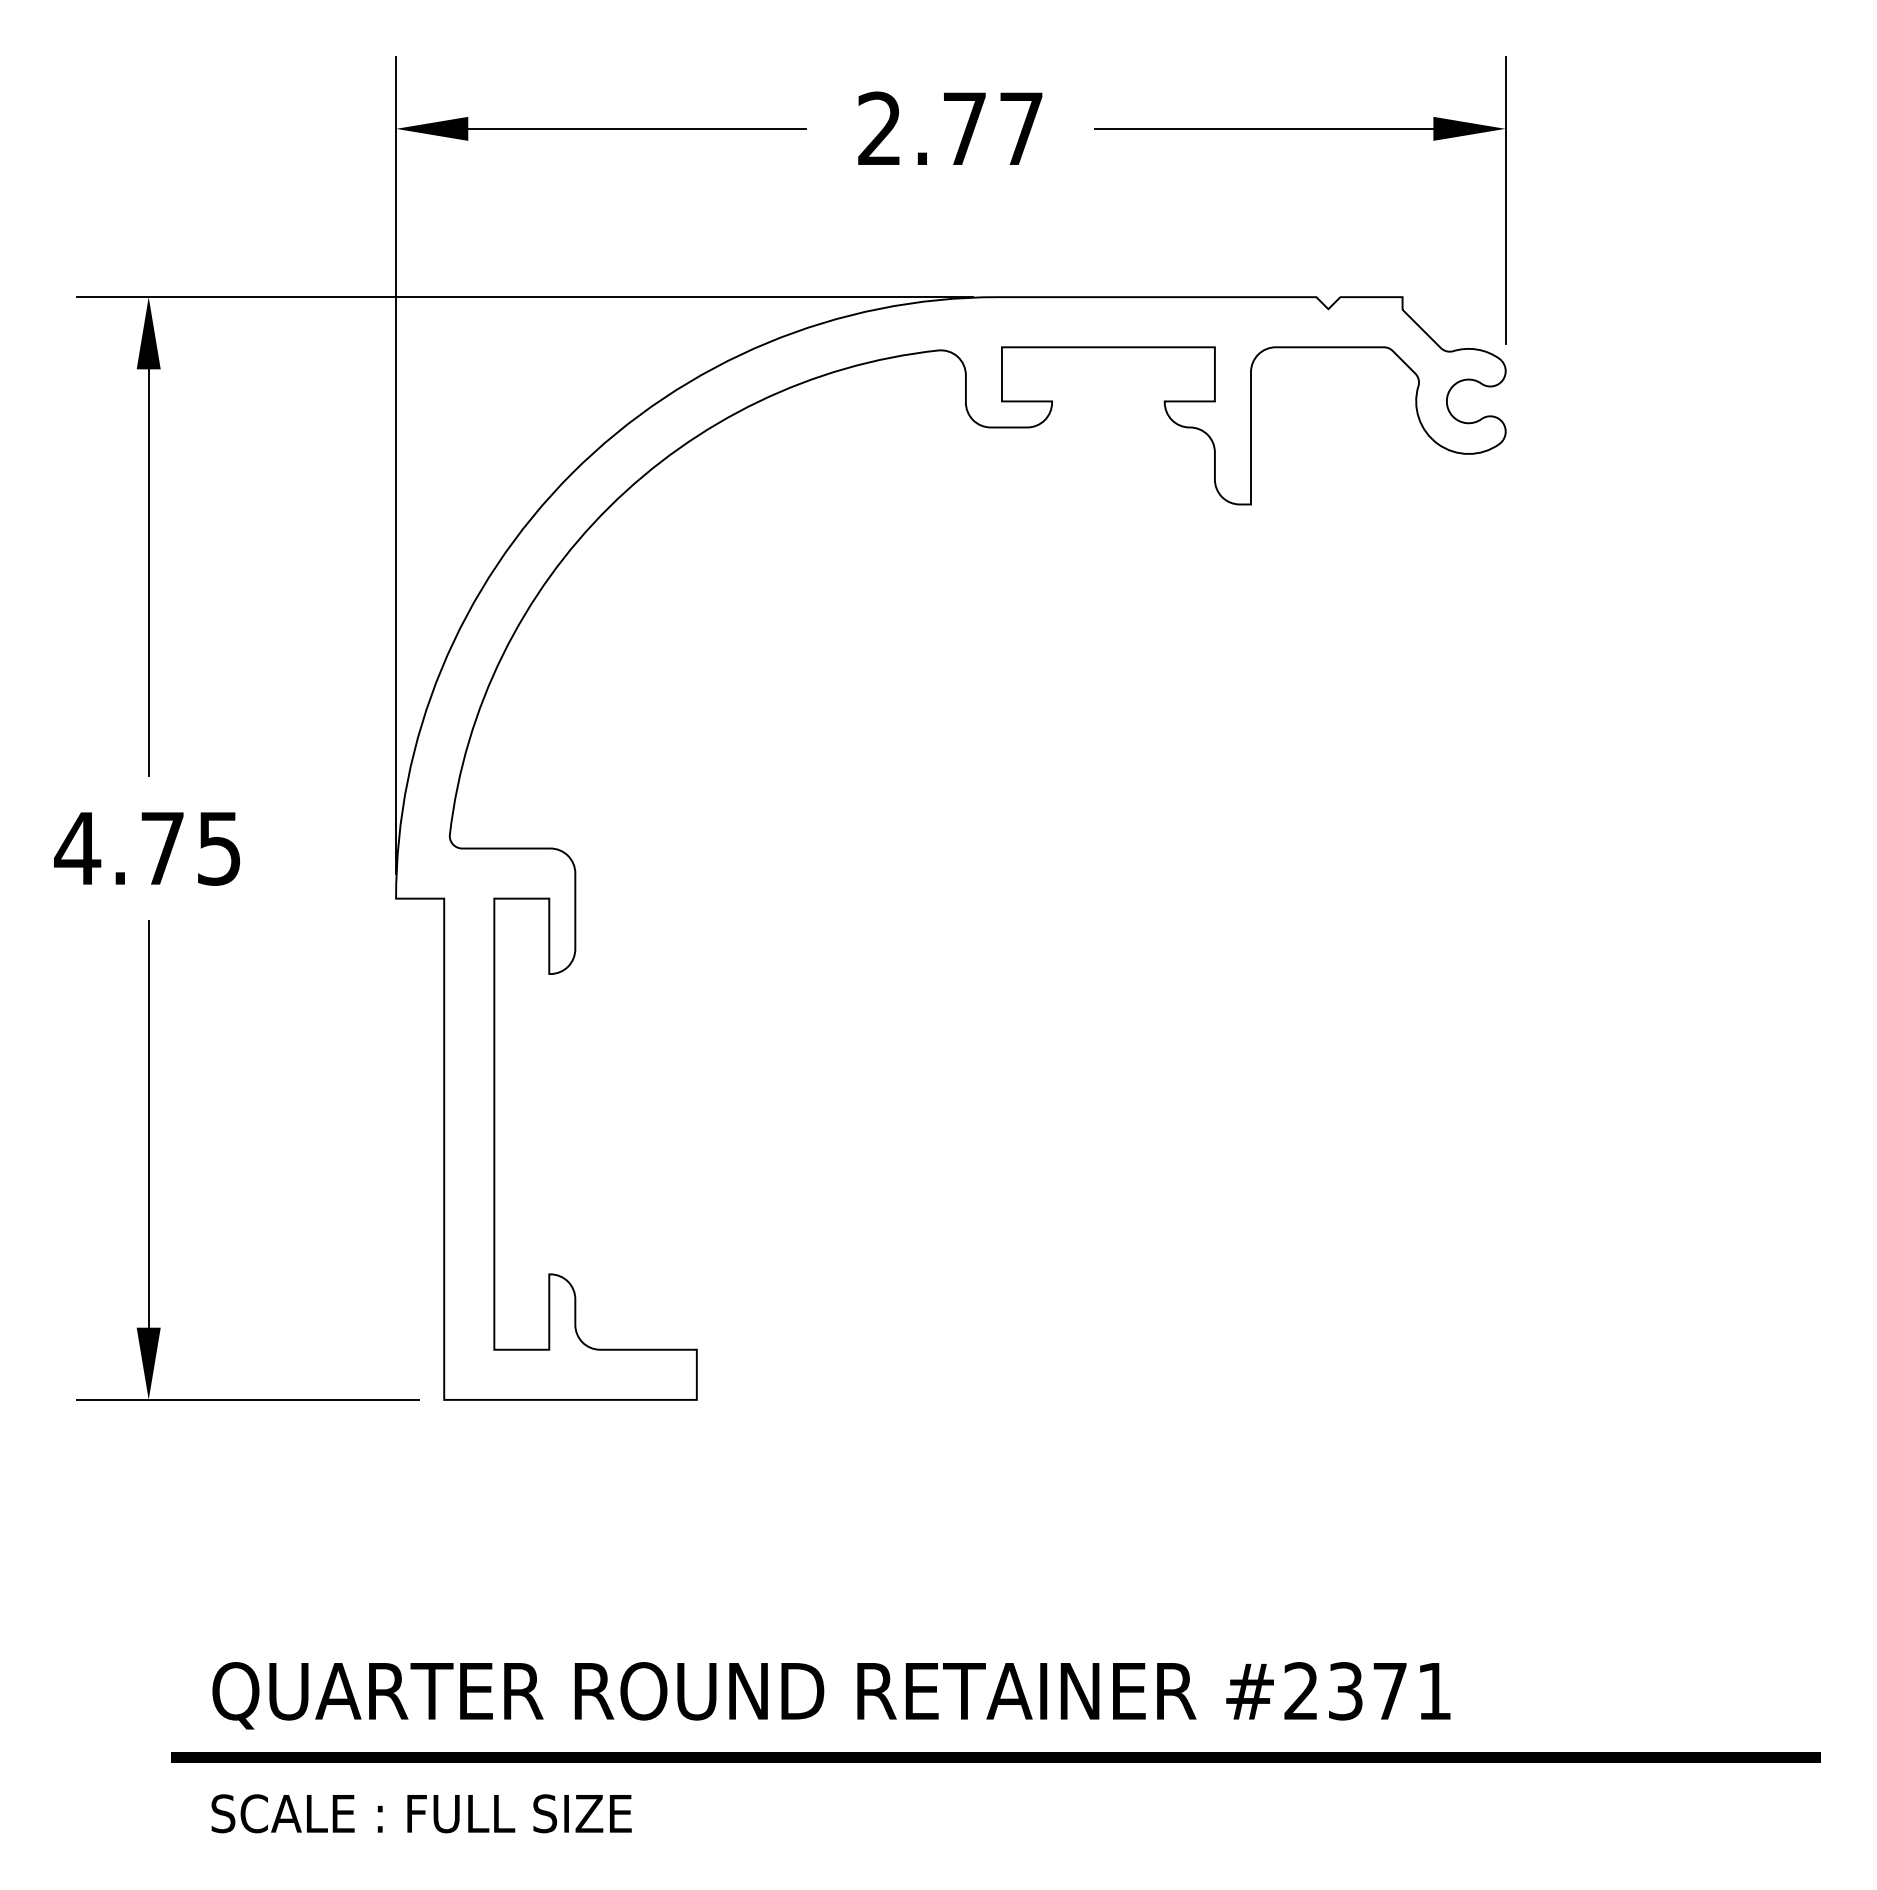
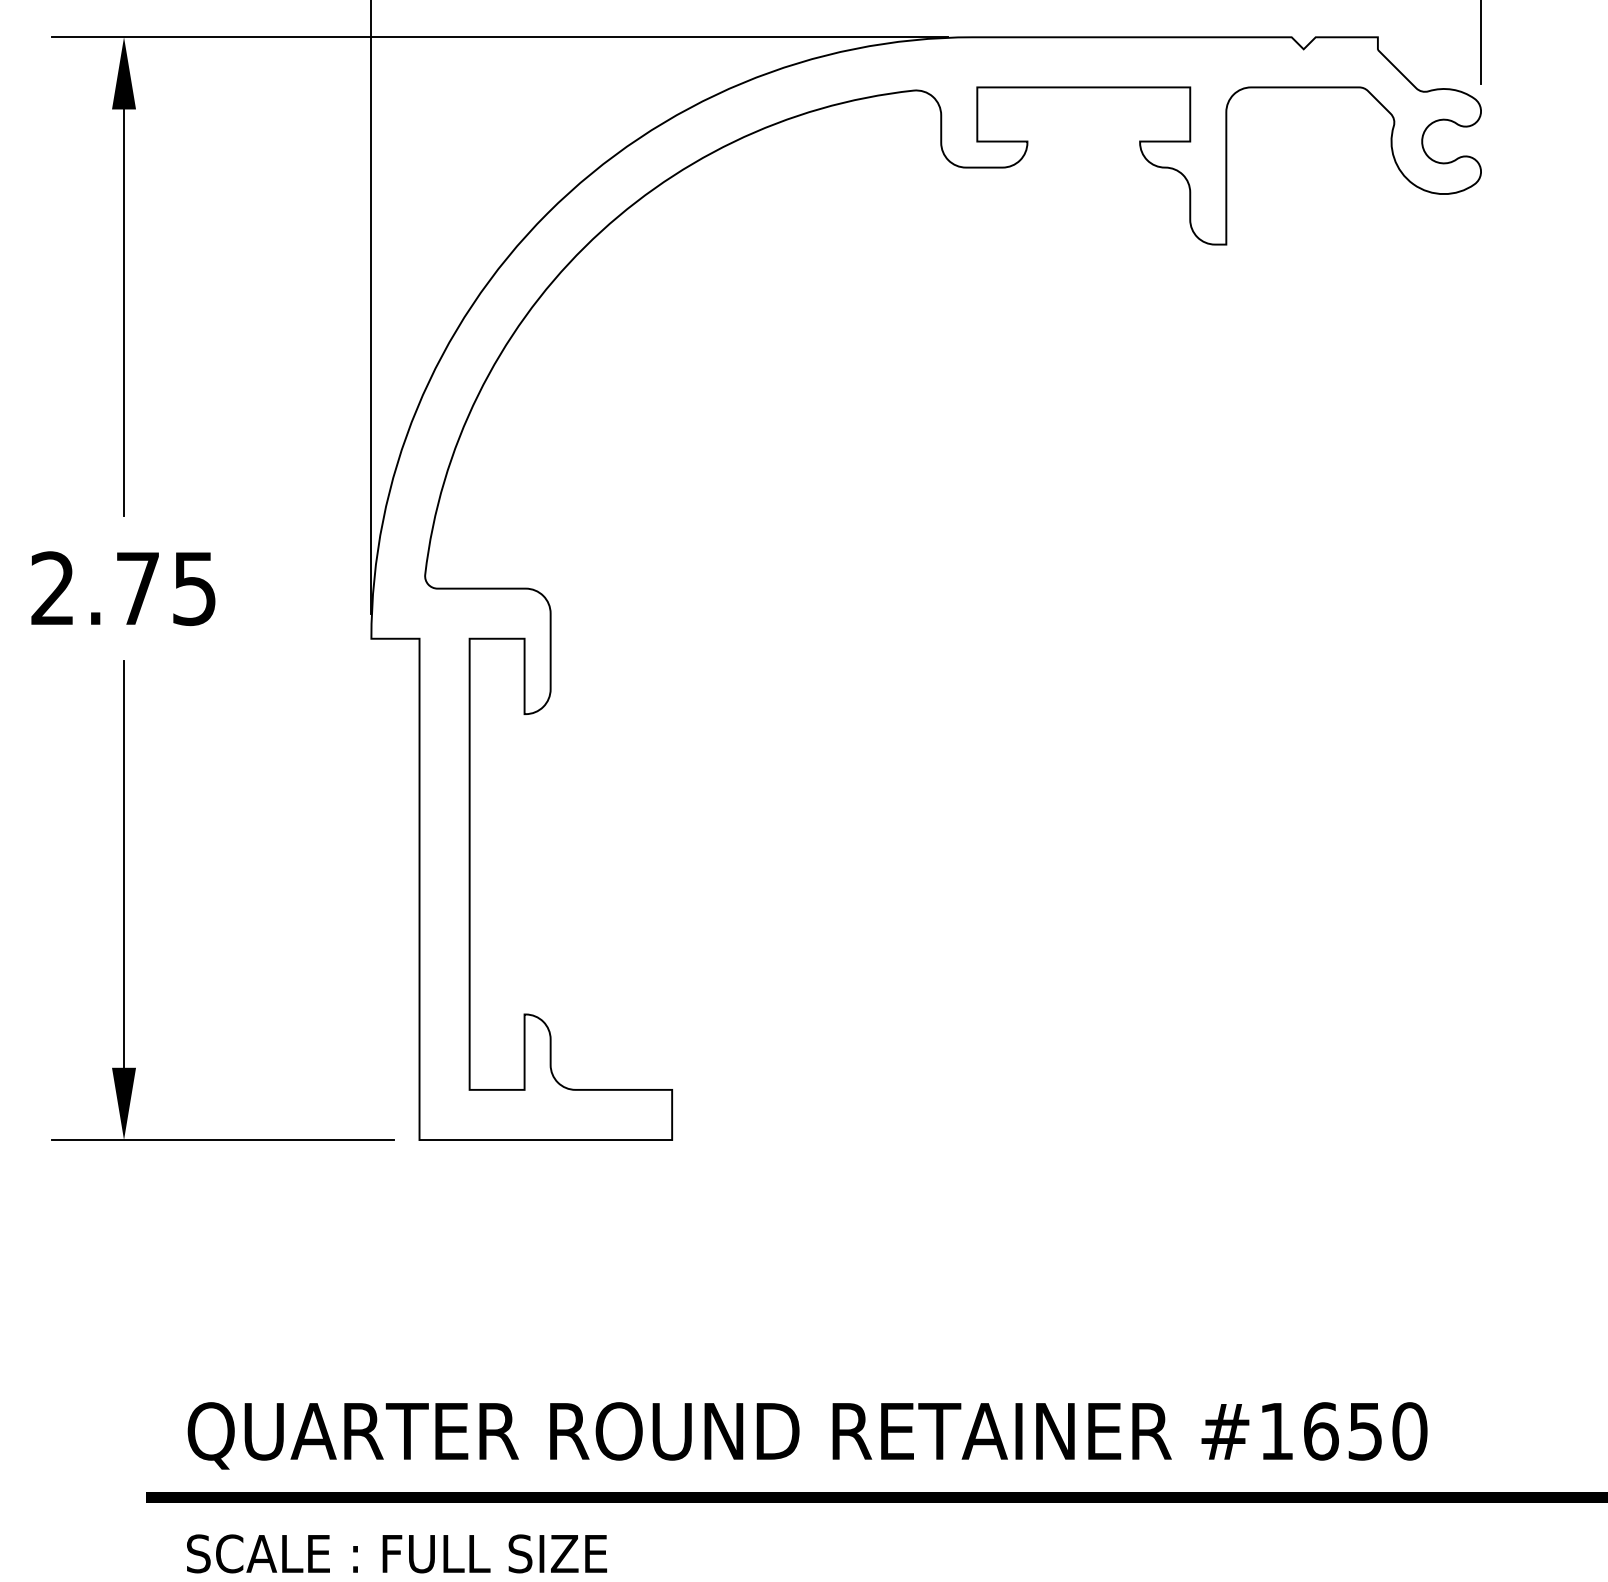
text: (77, 847) -> (52, 587), 4.75 -> 2.75
text: (1368, 1691) -> (1343, 1431), #2371 -> #1650

